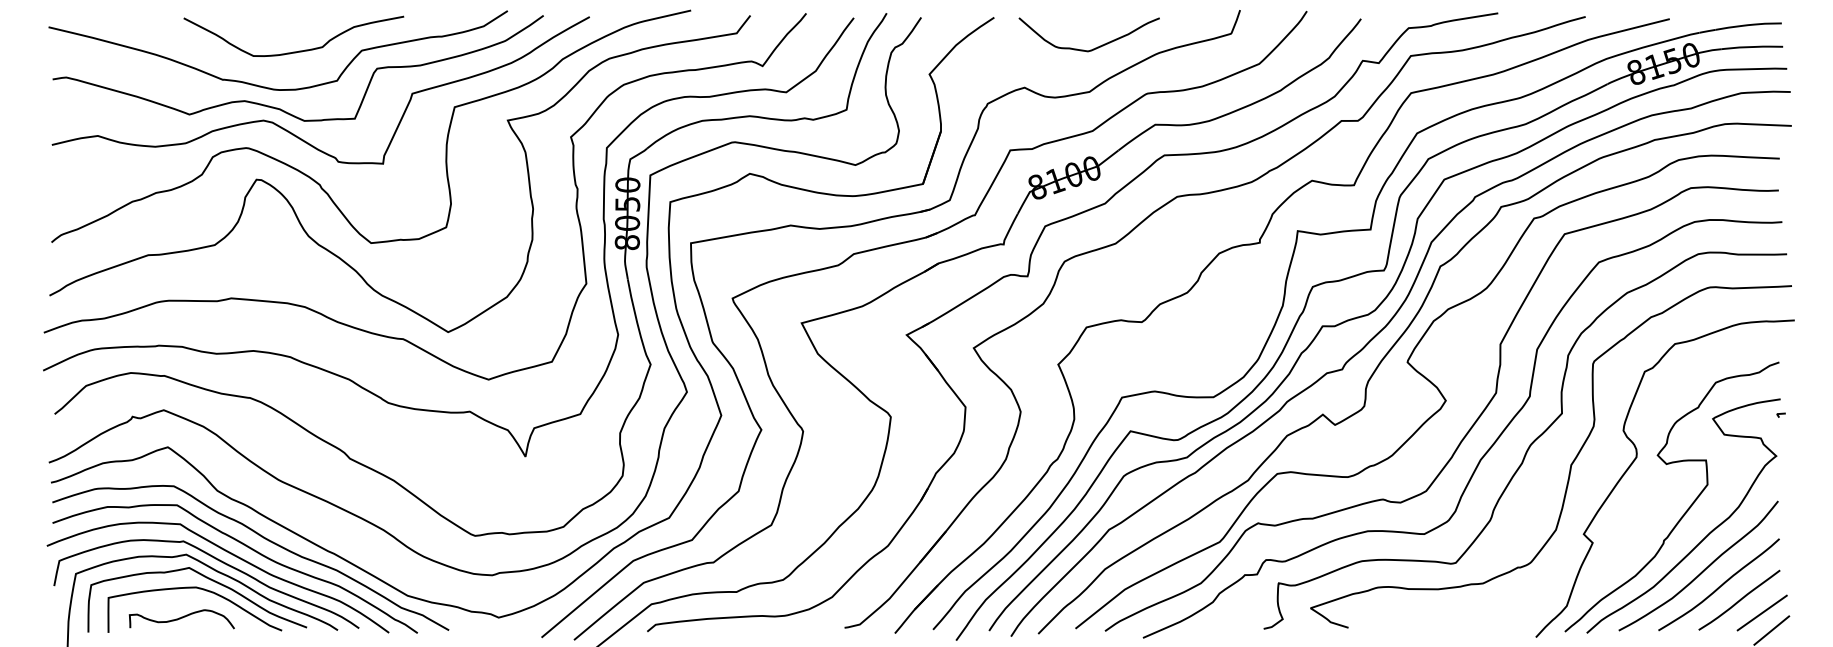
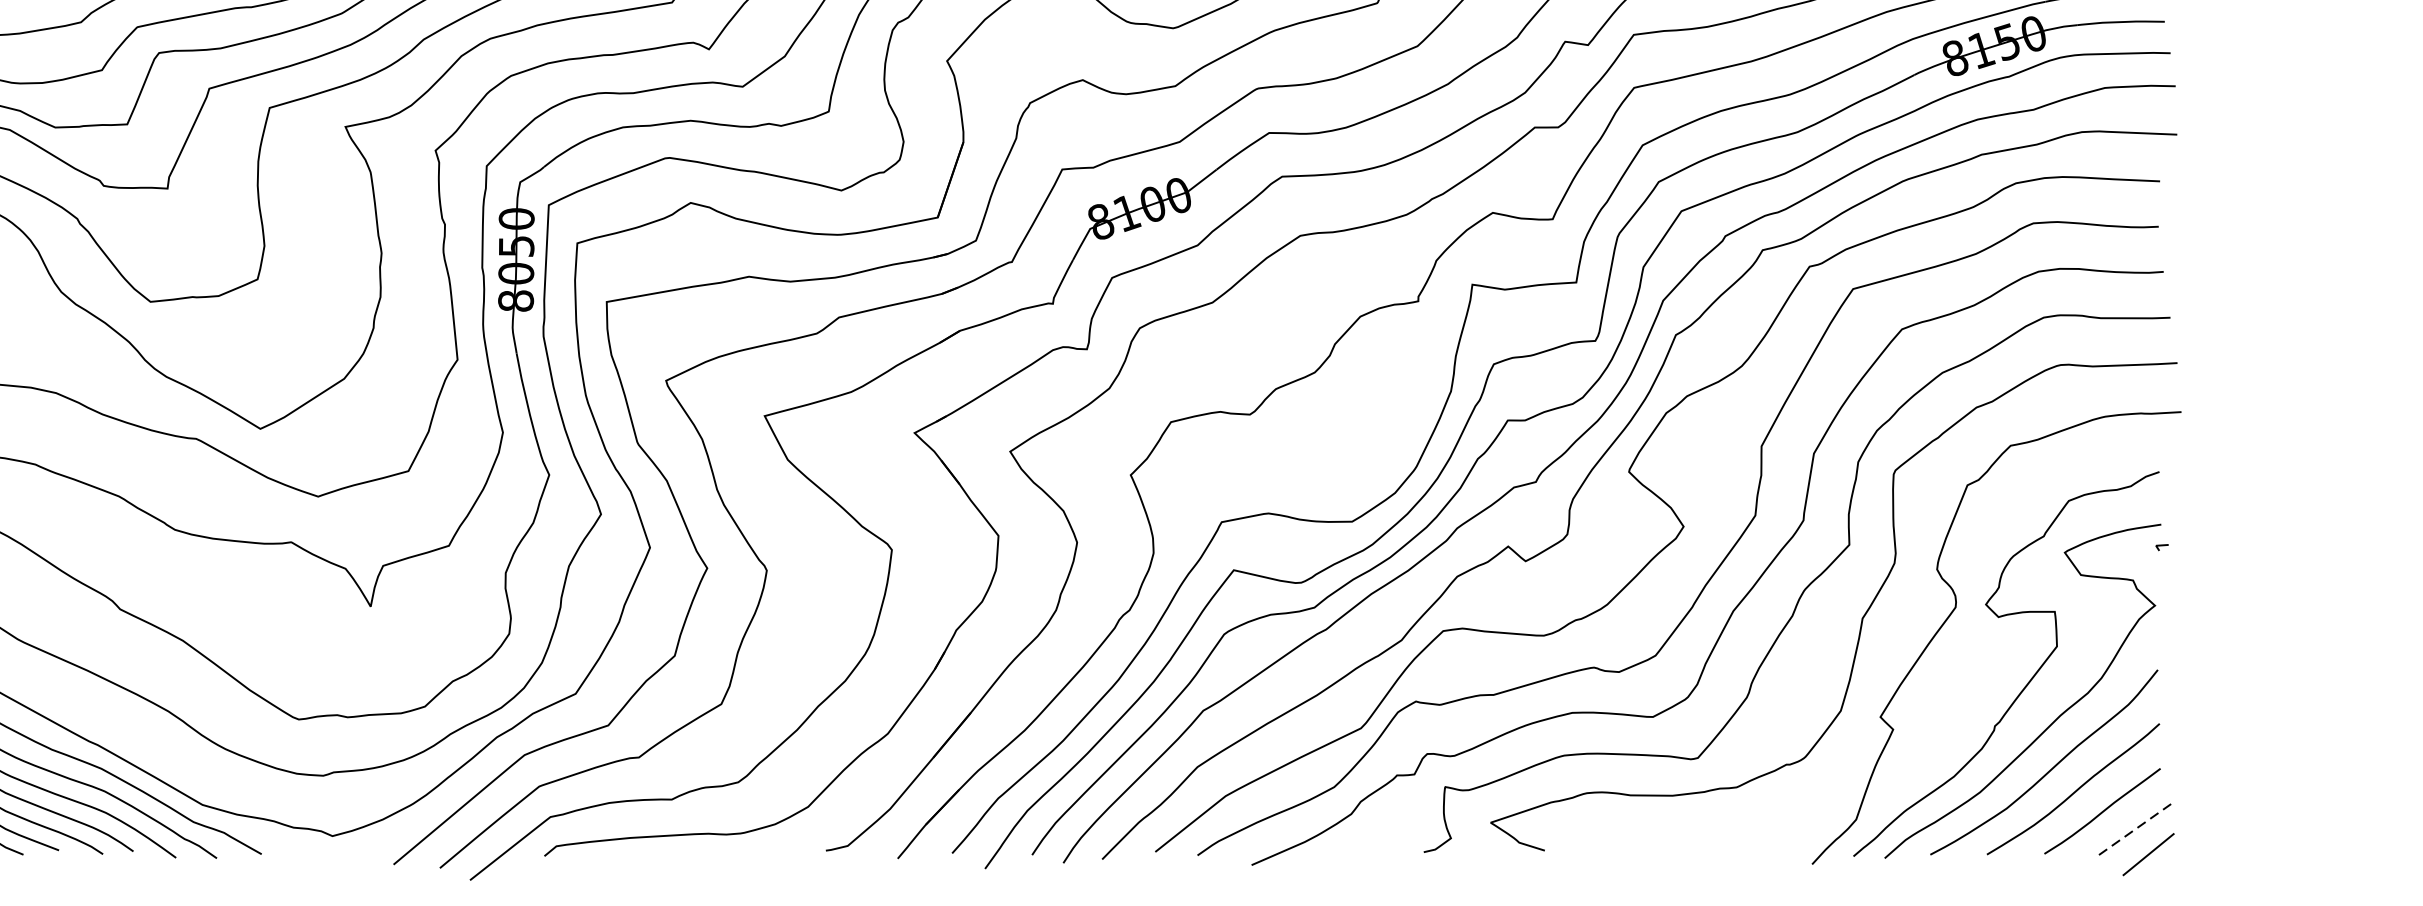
line: (1762, 613) -> (2135, 830), solid -> dashed

